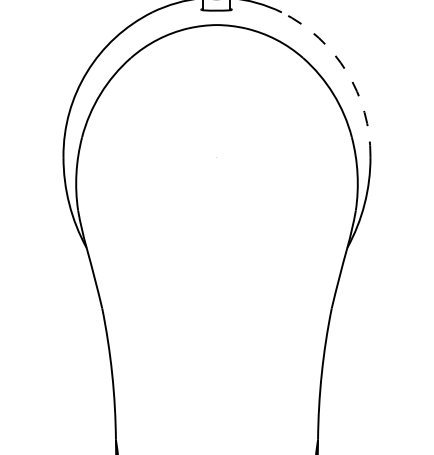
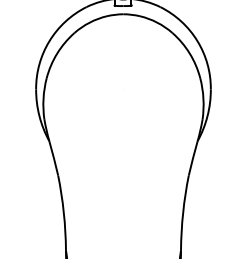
arc: (347, 72) -> (197, 41), dashed -> solid

